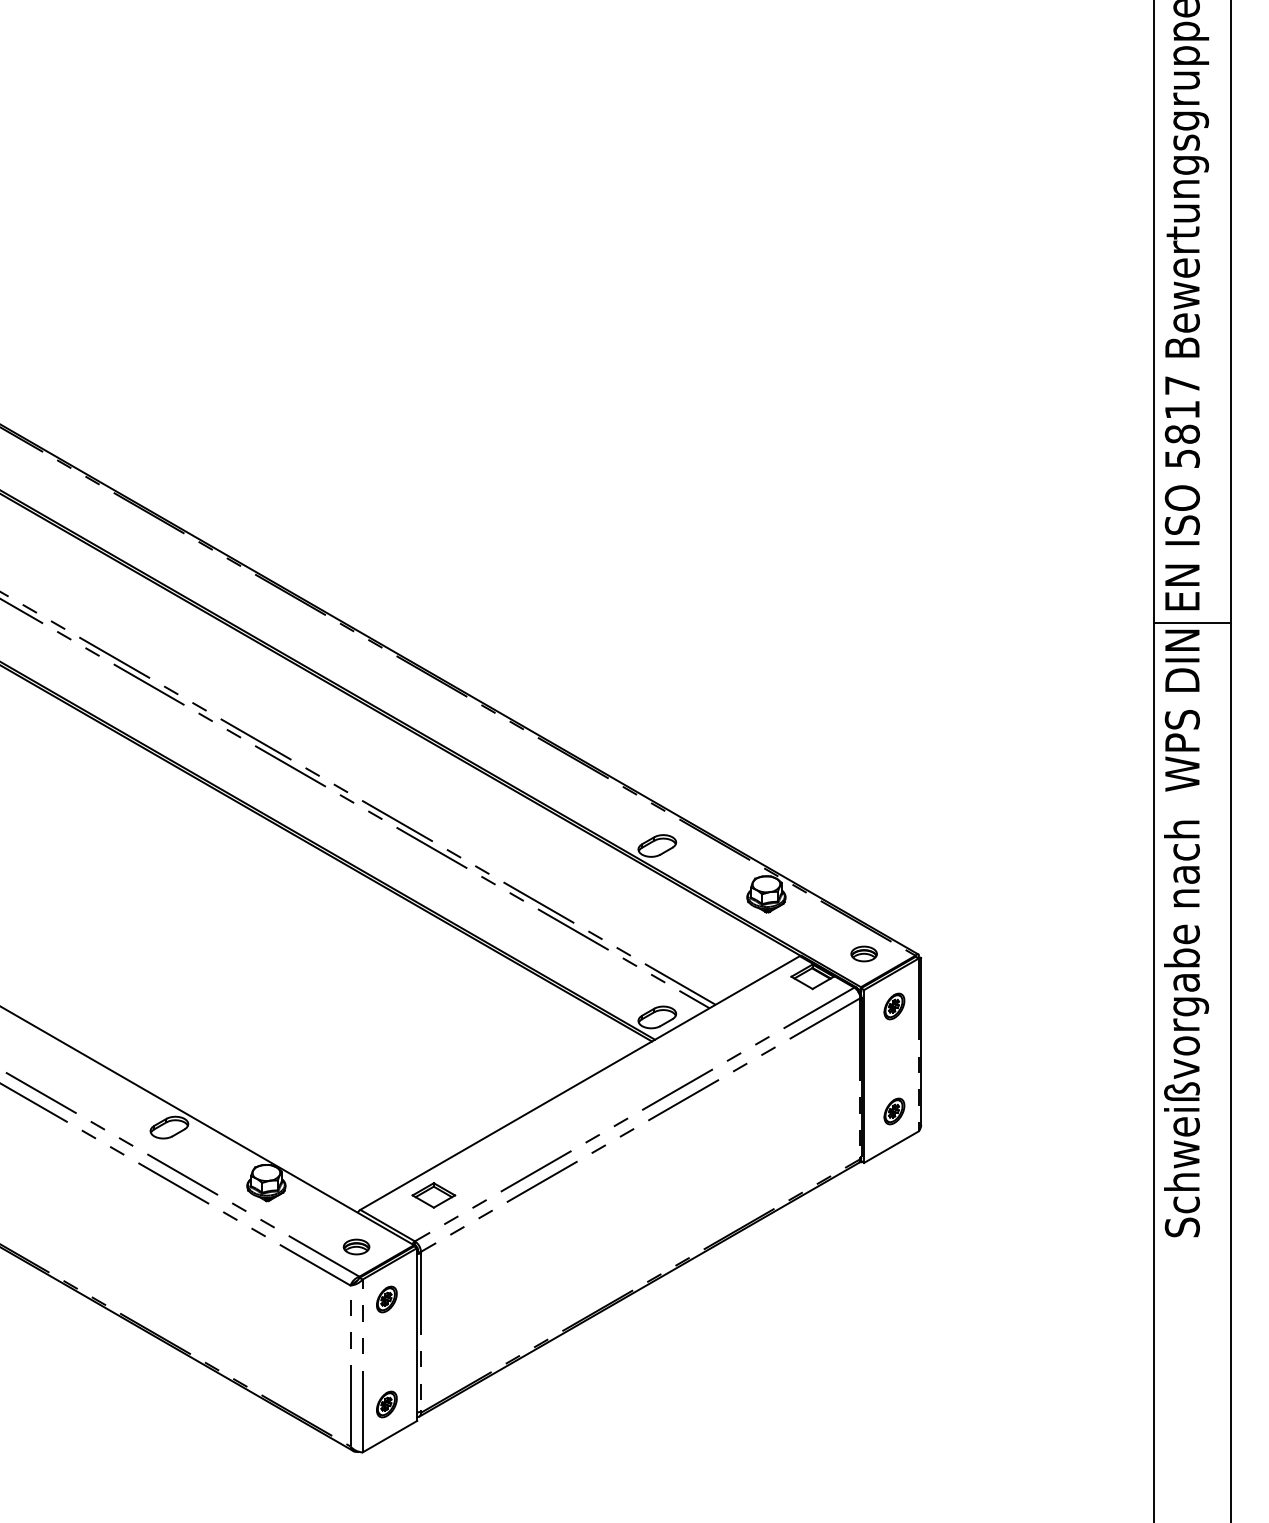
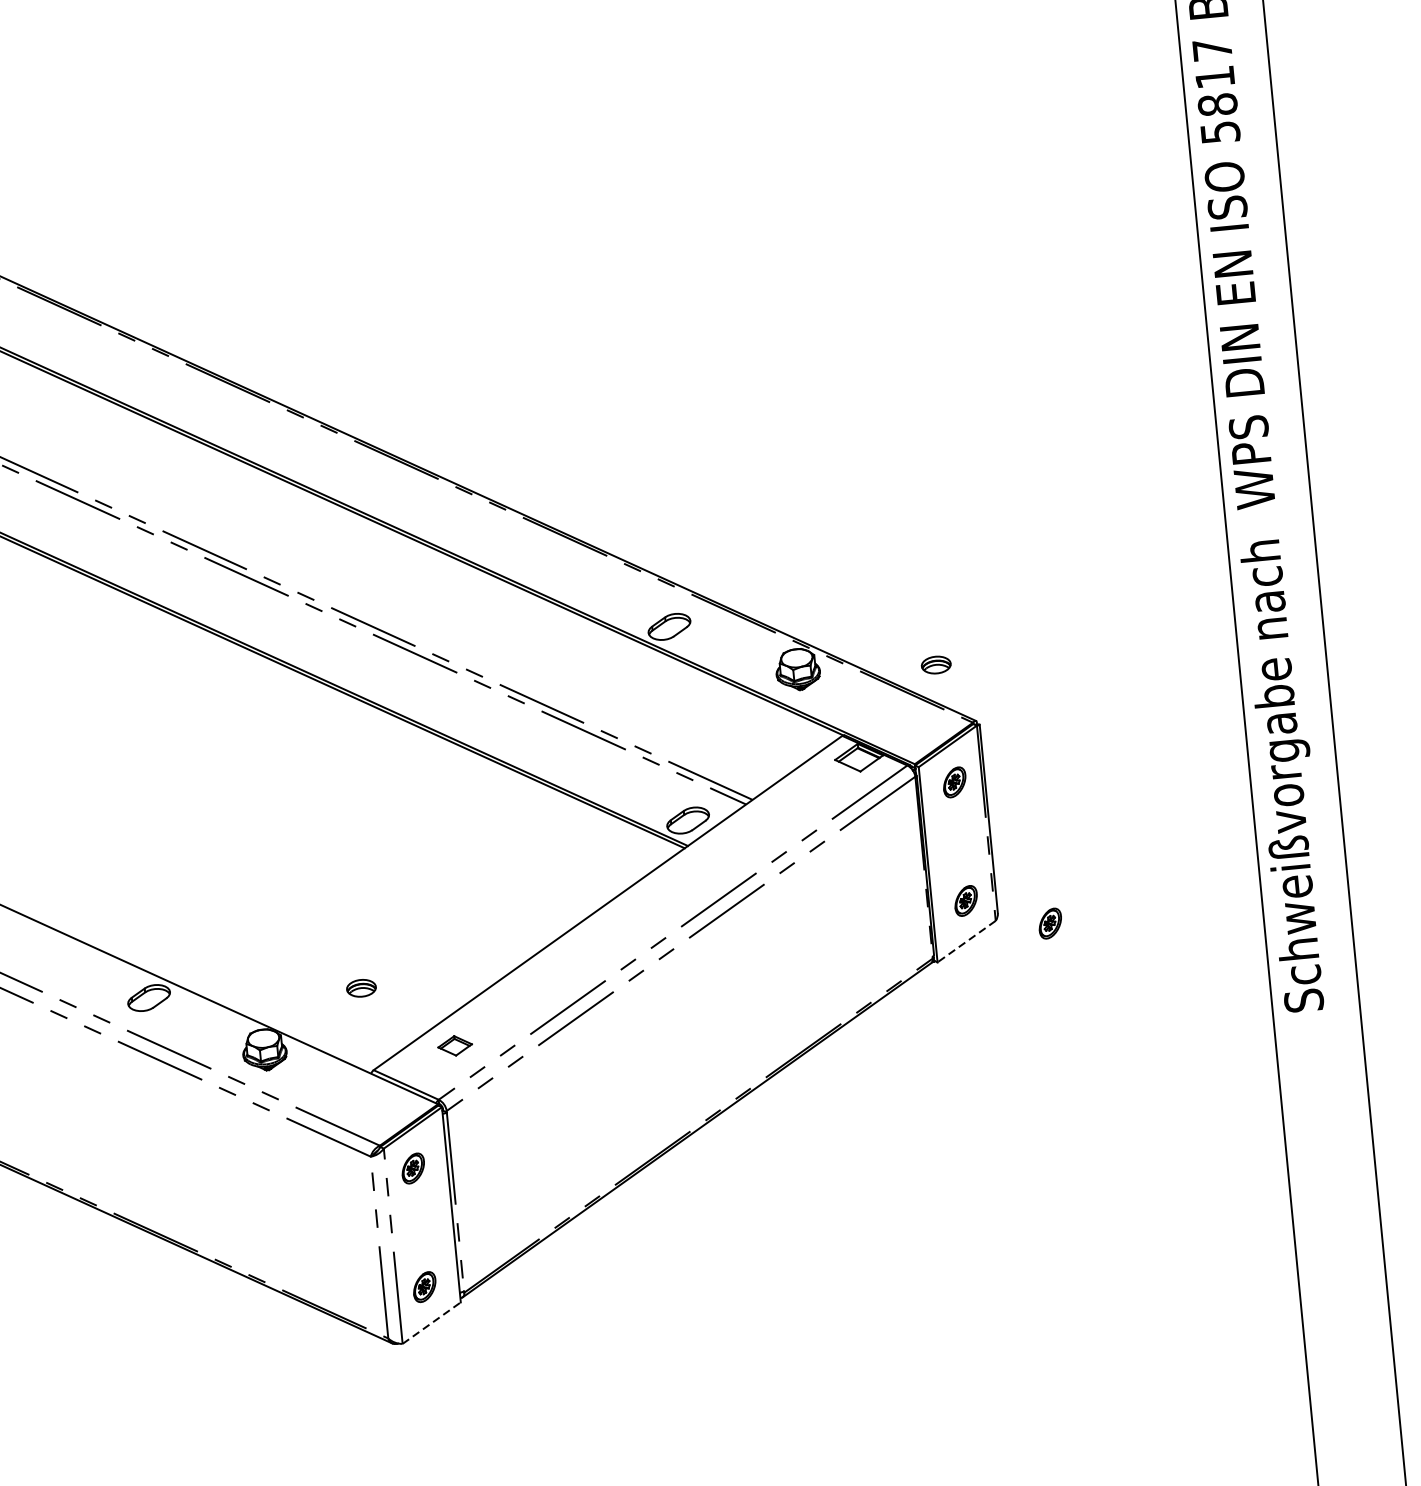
line: (1192, 622) -> (1249, 316), removed
part: (863, 953) -> (935, 664), moved
part: (966, 1138) -> (1050, 923), added
line: (891, 1147) -> (966, 941), solid -> dashed
part: (433, 1195) -> (454, 1045), size x0.7
part: (356, 1246) -> (361, 987), moved
line: (390, 1436) -> (432, 1322), solid -> dashed

